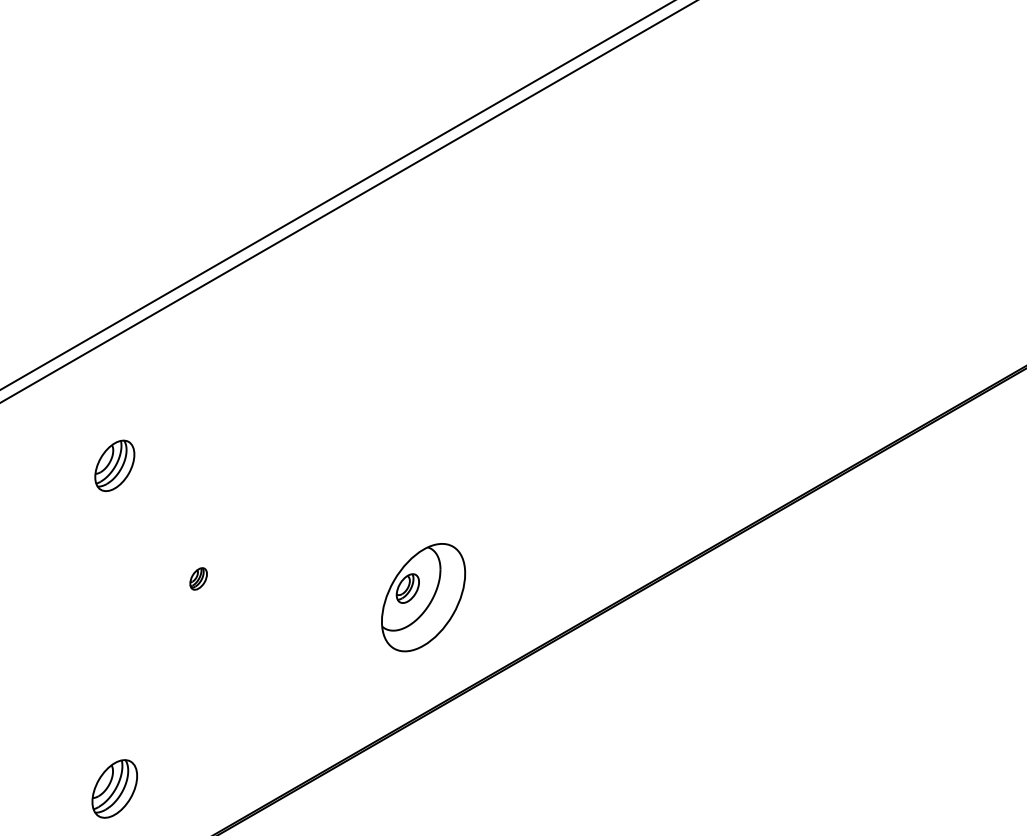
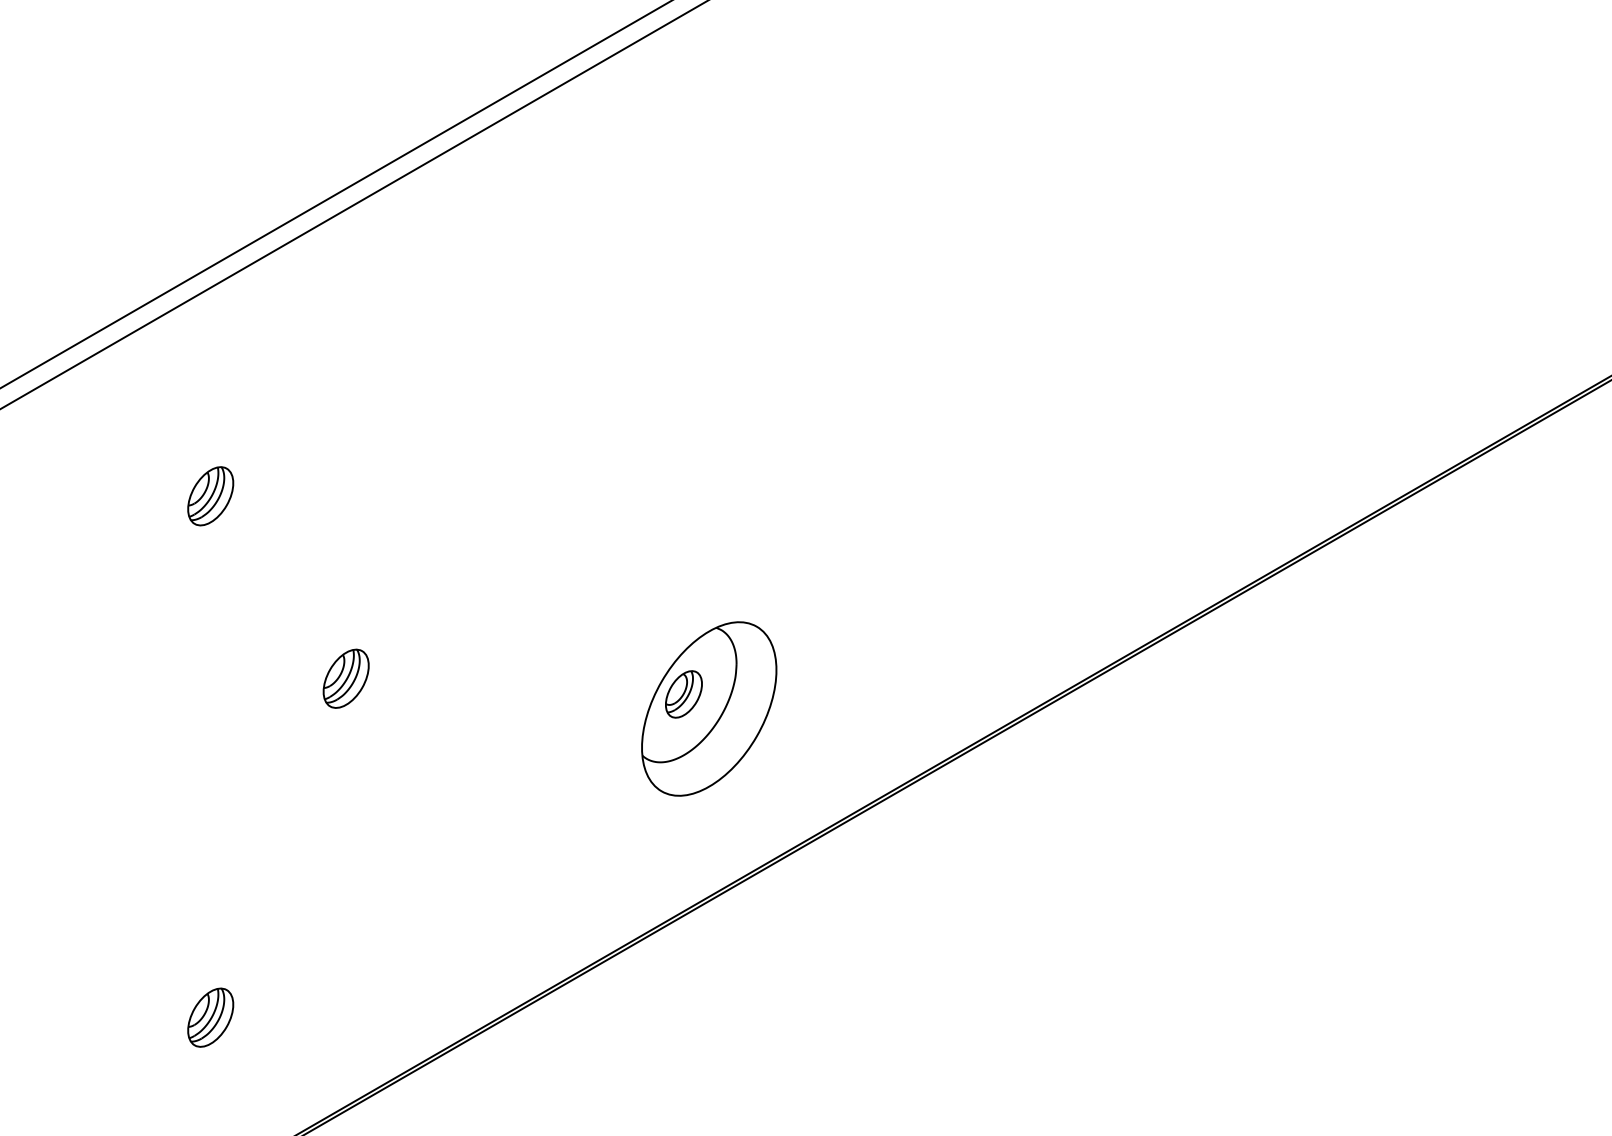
part: (114, 465) -> (210, 495), size x0.71
part: (198, 578) -> (345, 678), size x1.67
part: (114, 788) -> (210, 1017), size x0.62

